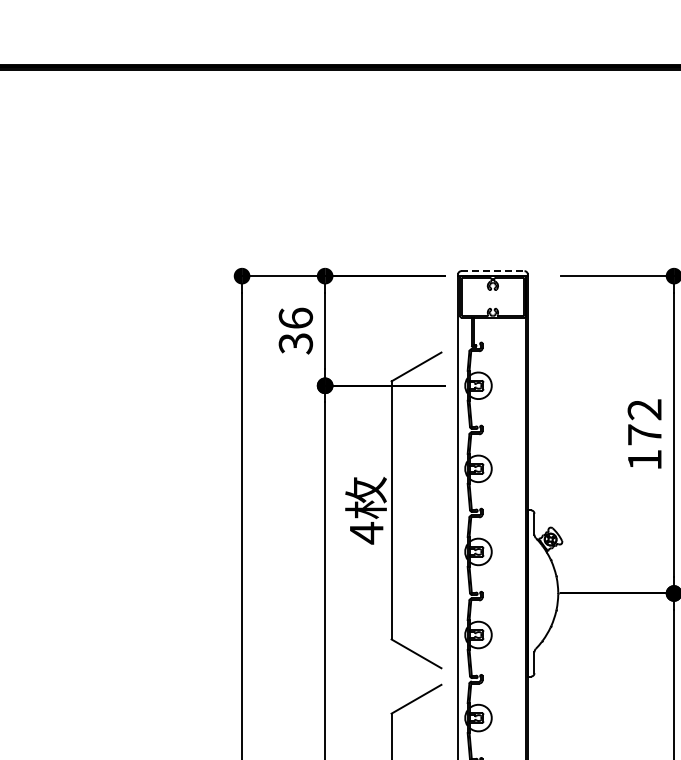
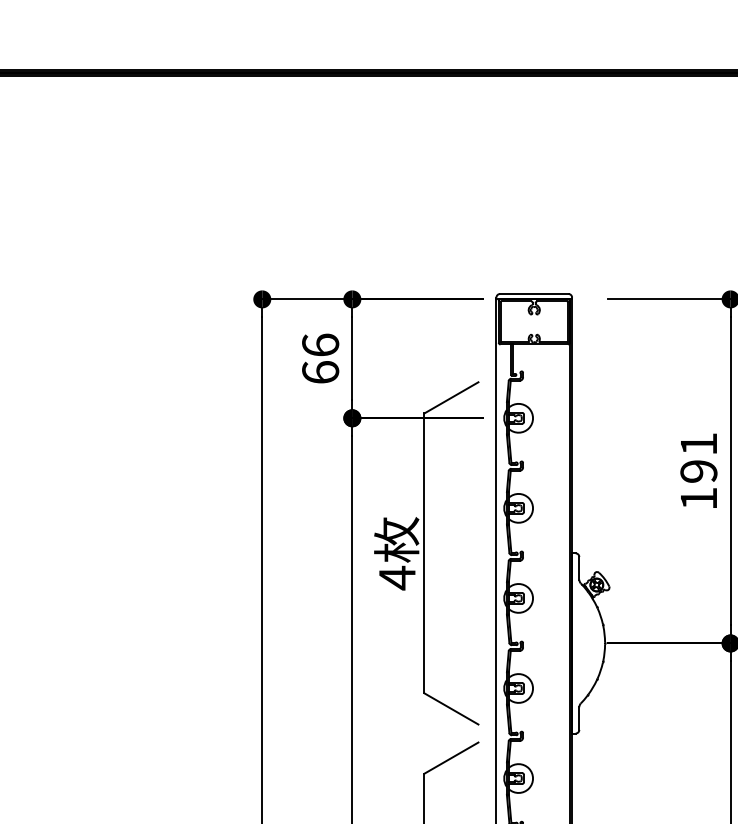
line: (492, 271) -> (533, 294), dashed -> solid
text: (295, 343) -> (320, 372), 36 -> 66
text: (644, 422) -> (698, 458), 172 -> 191

